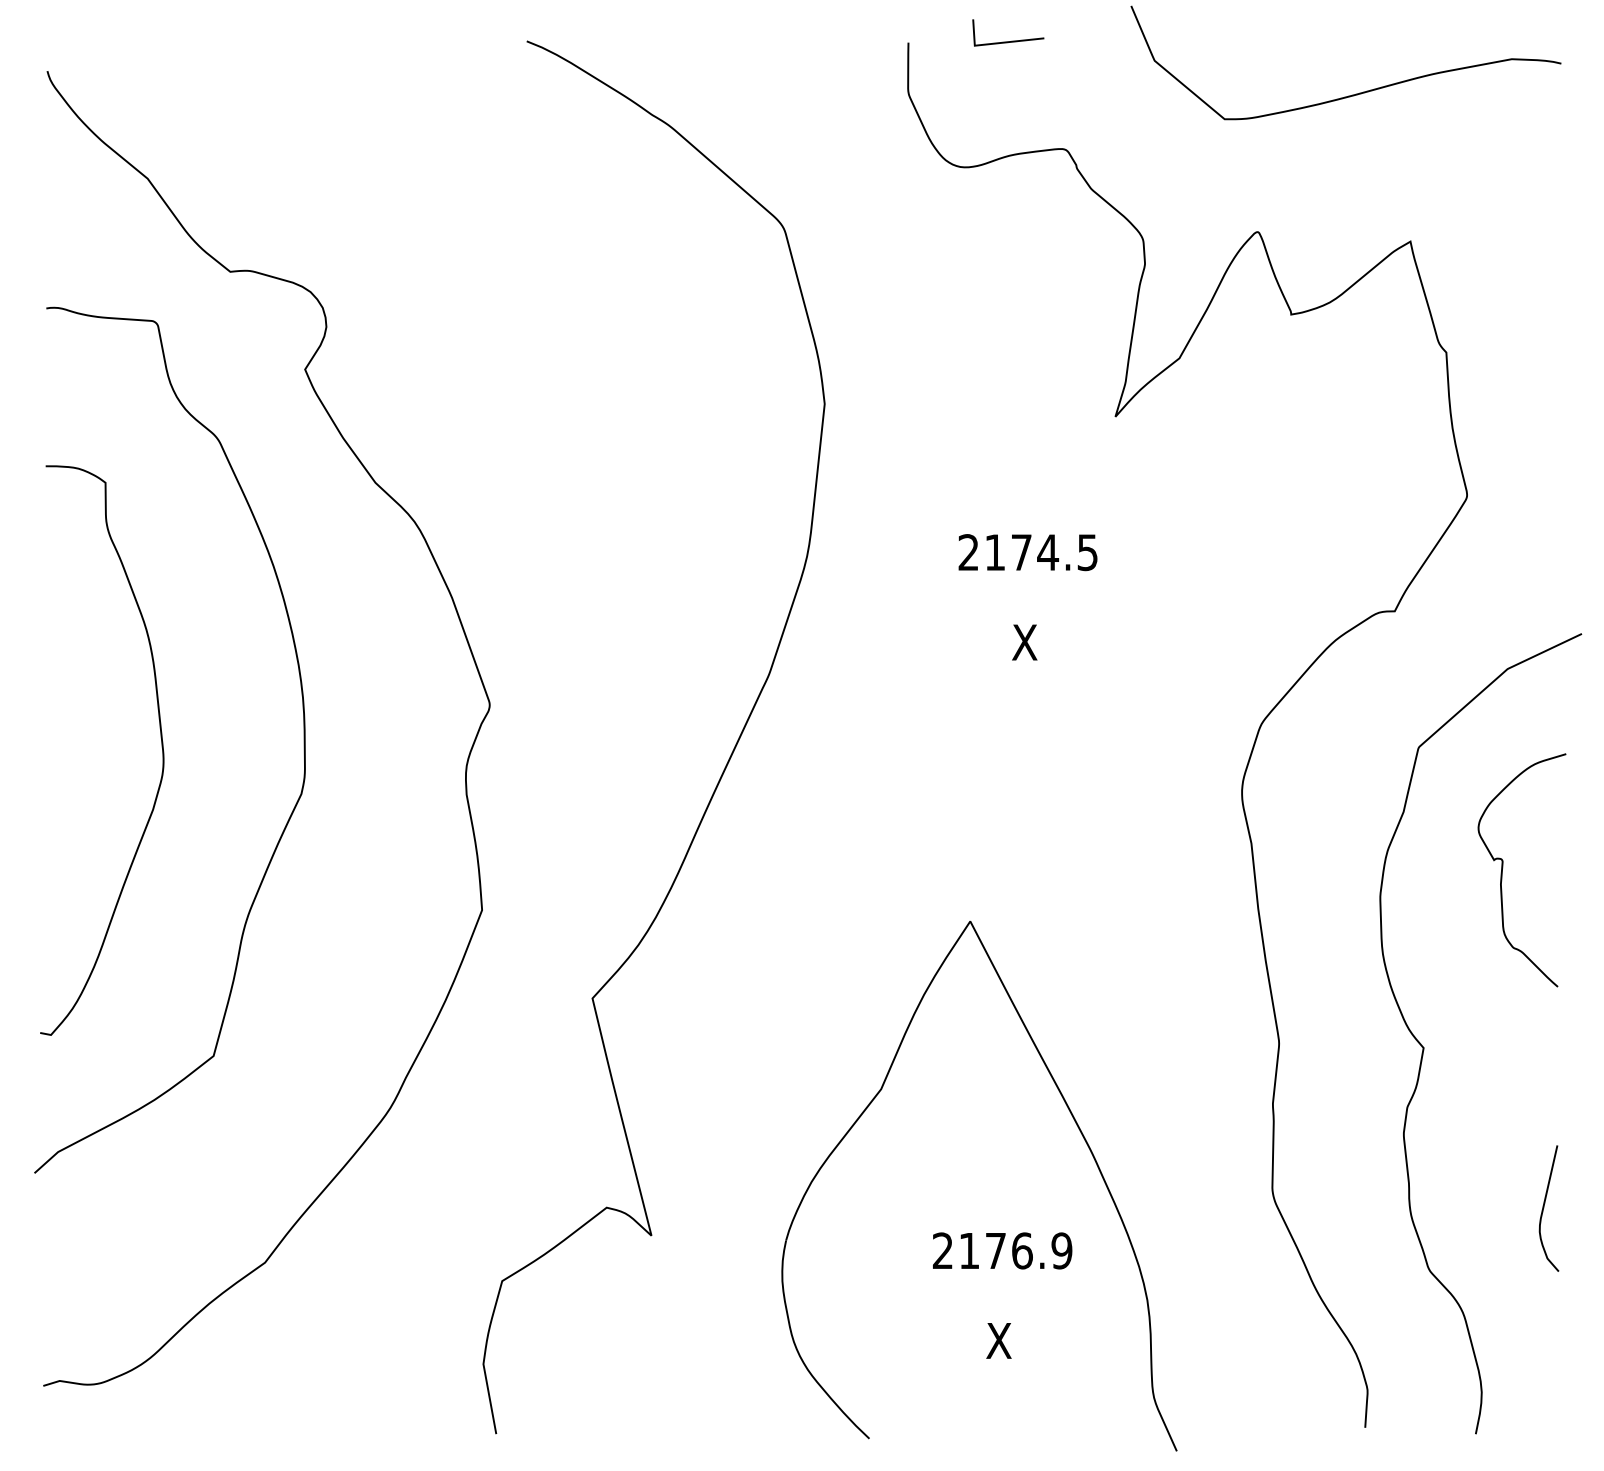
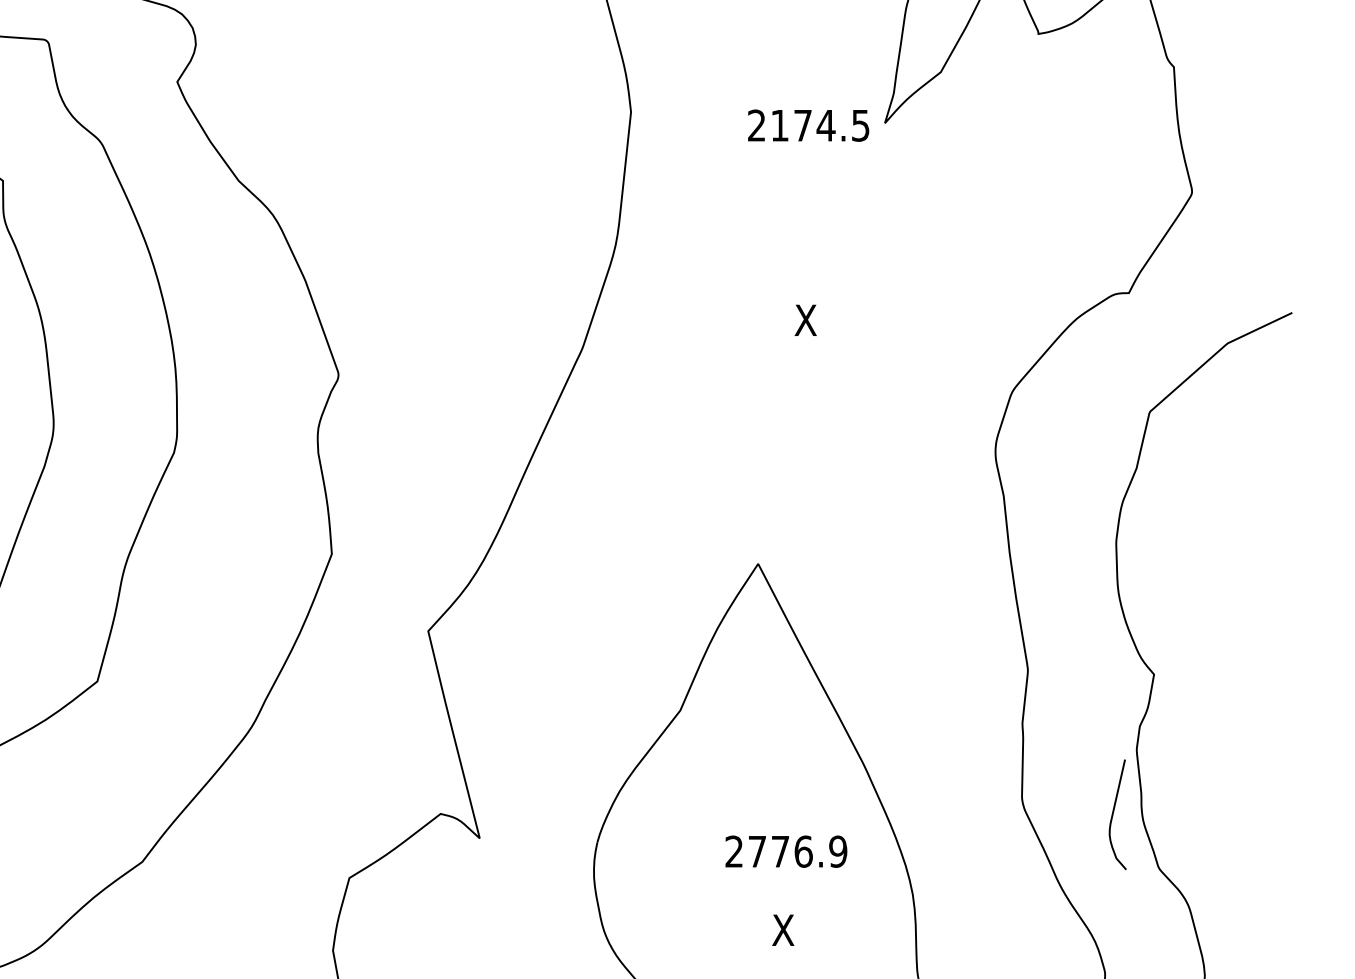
text: (1027, 552) -> (808, 125), moved
curve: (1503, 867) -> (1223, 516), removed
curve: (1544, 1208) -> (1113, 814), moved
text: (969, 1250) -> (757, 851), 2176.9 -> 2776.9

